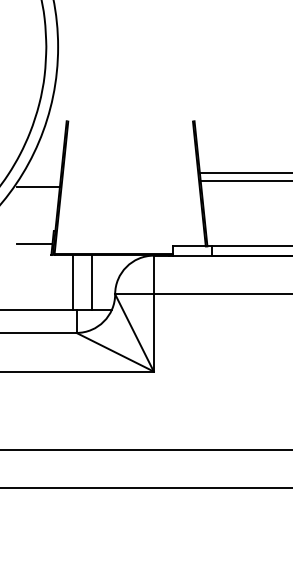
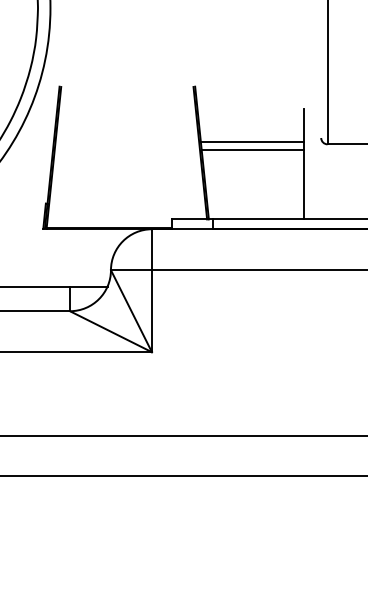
line: (38, 187) -> (29, 156), removed
line: (34, 244) -> (25, 217), removed
line: (72, 282) -> (65, 257), removed
line: (92, 282) -> (86, 257), removed

